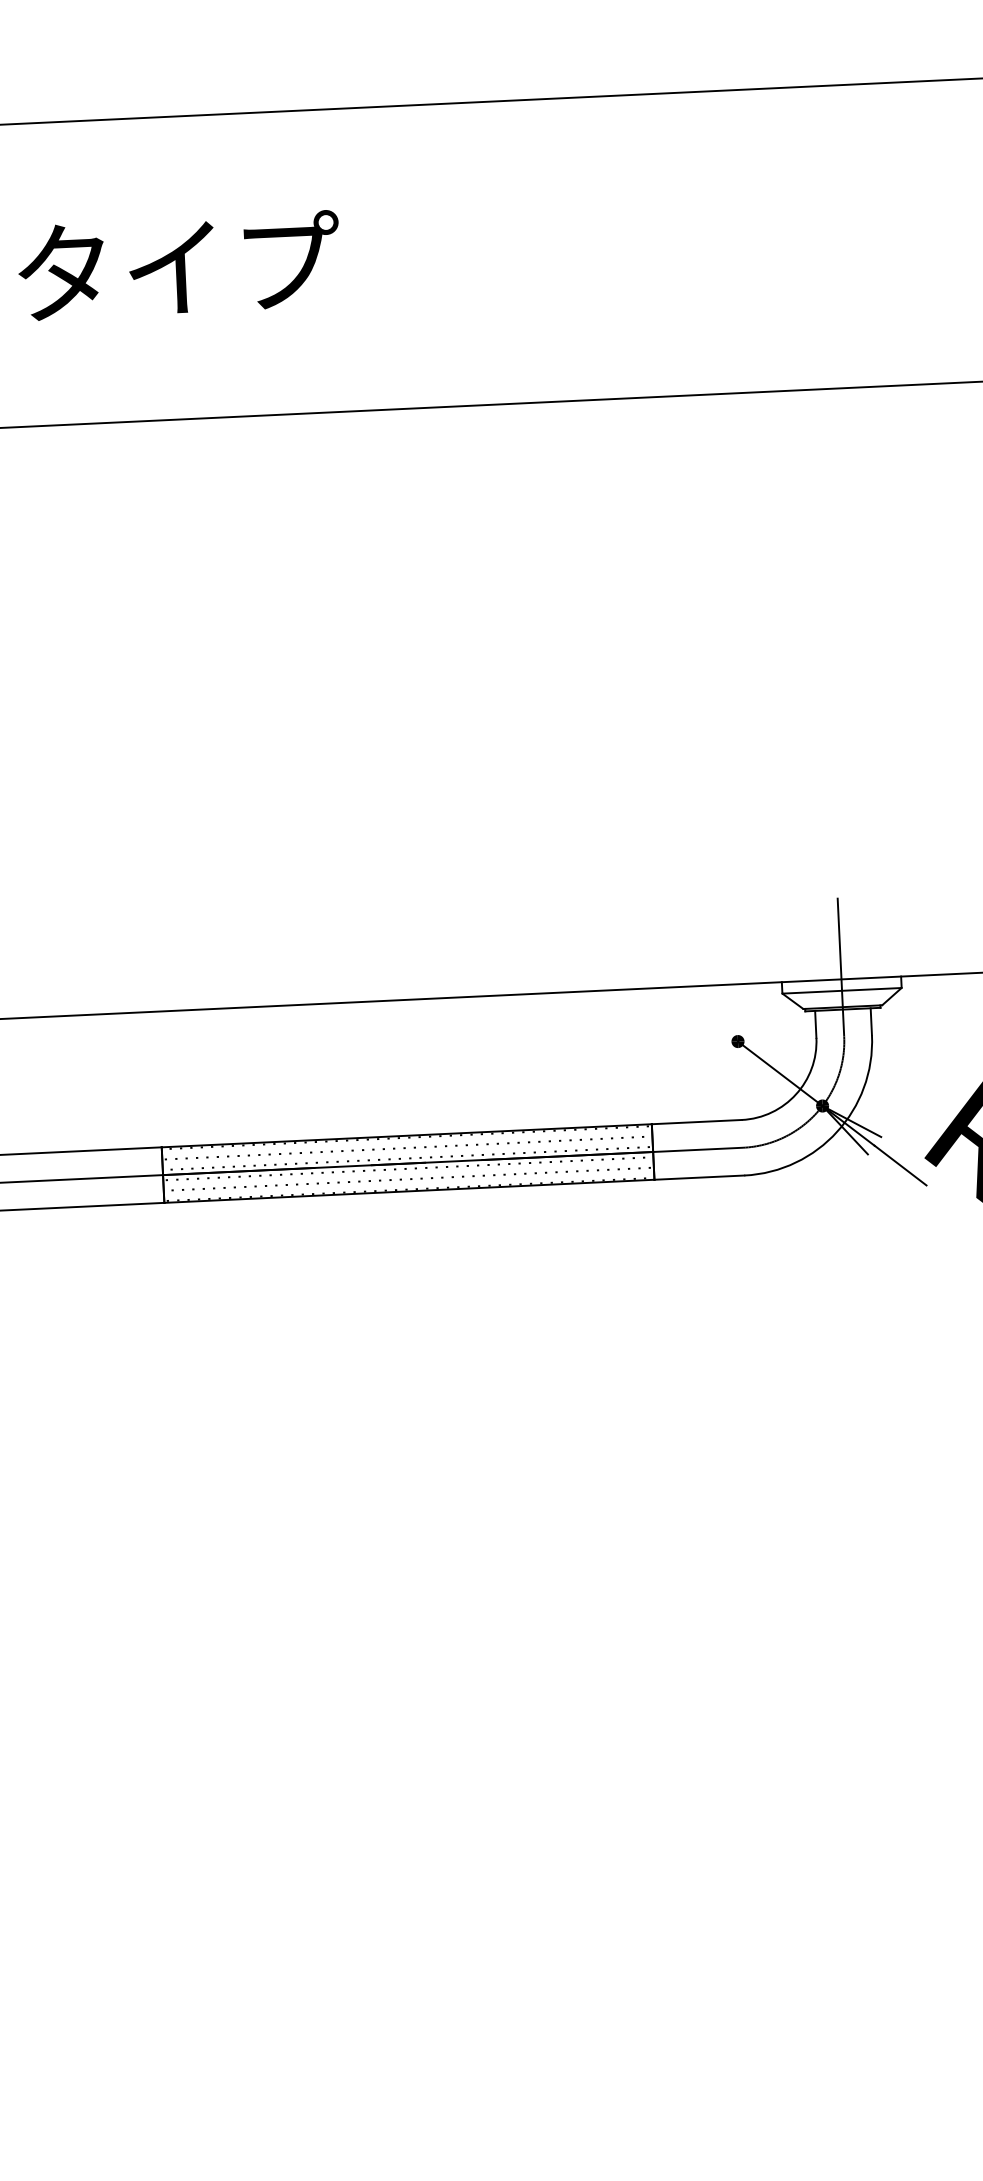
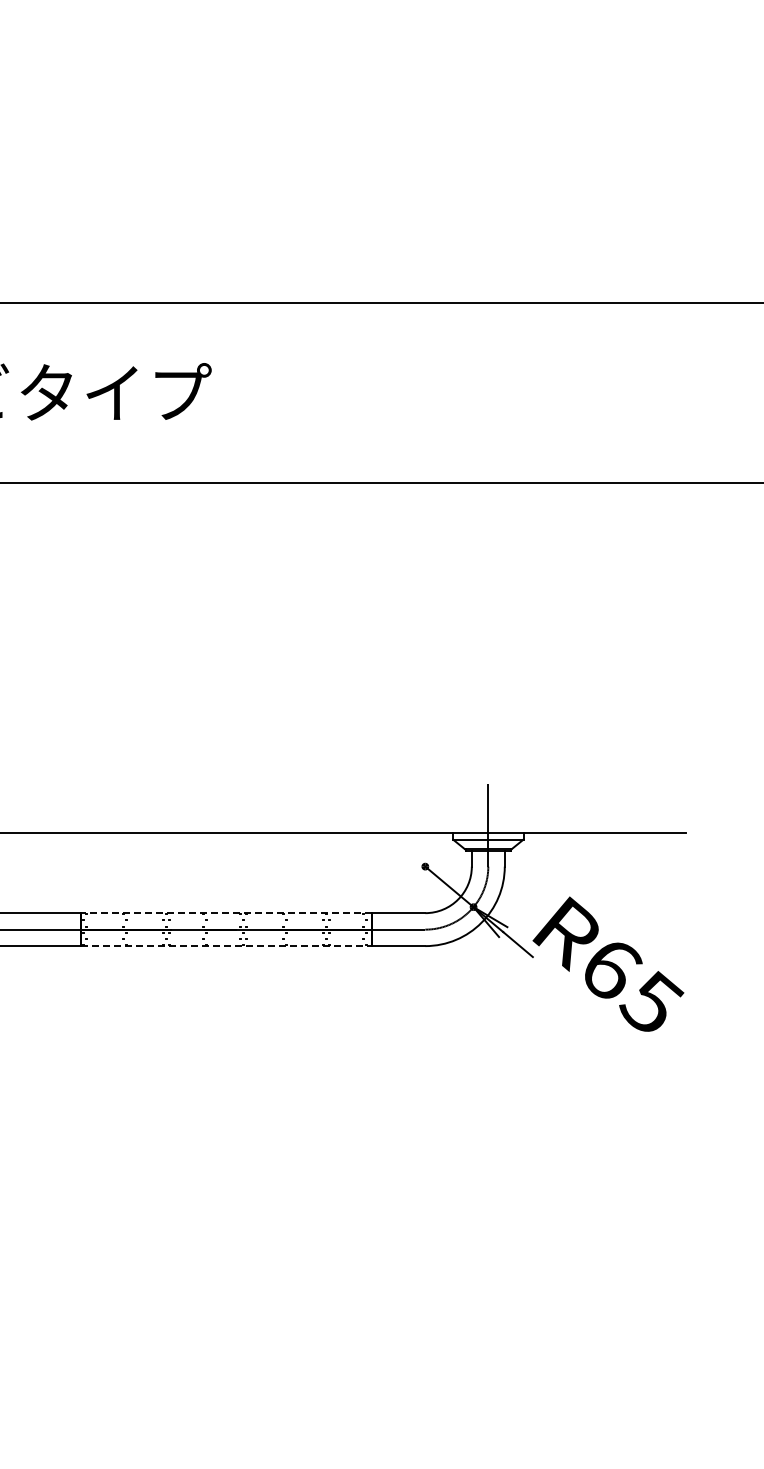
line: (406, 1136) -> (226, 913), solid -> dashed
line: (410, 1191) -> (227, 946), solid -> dashed

